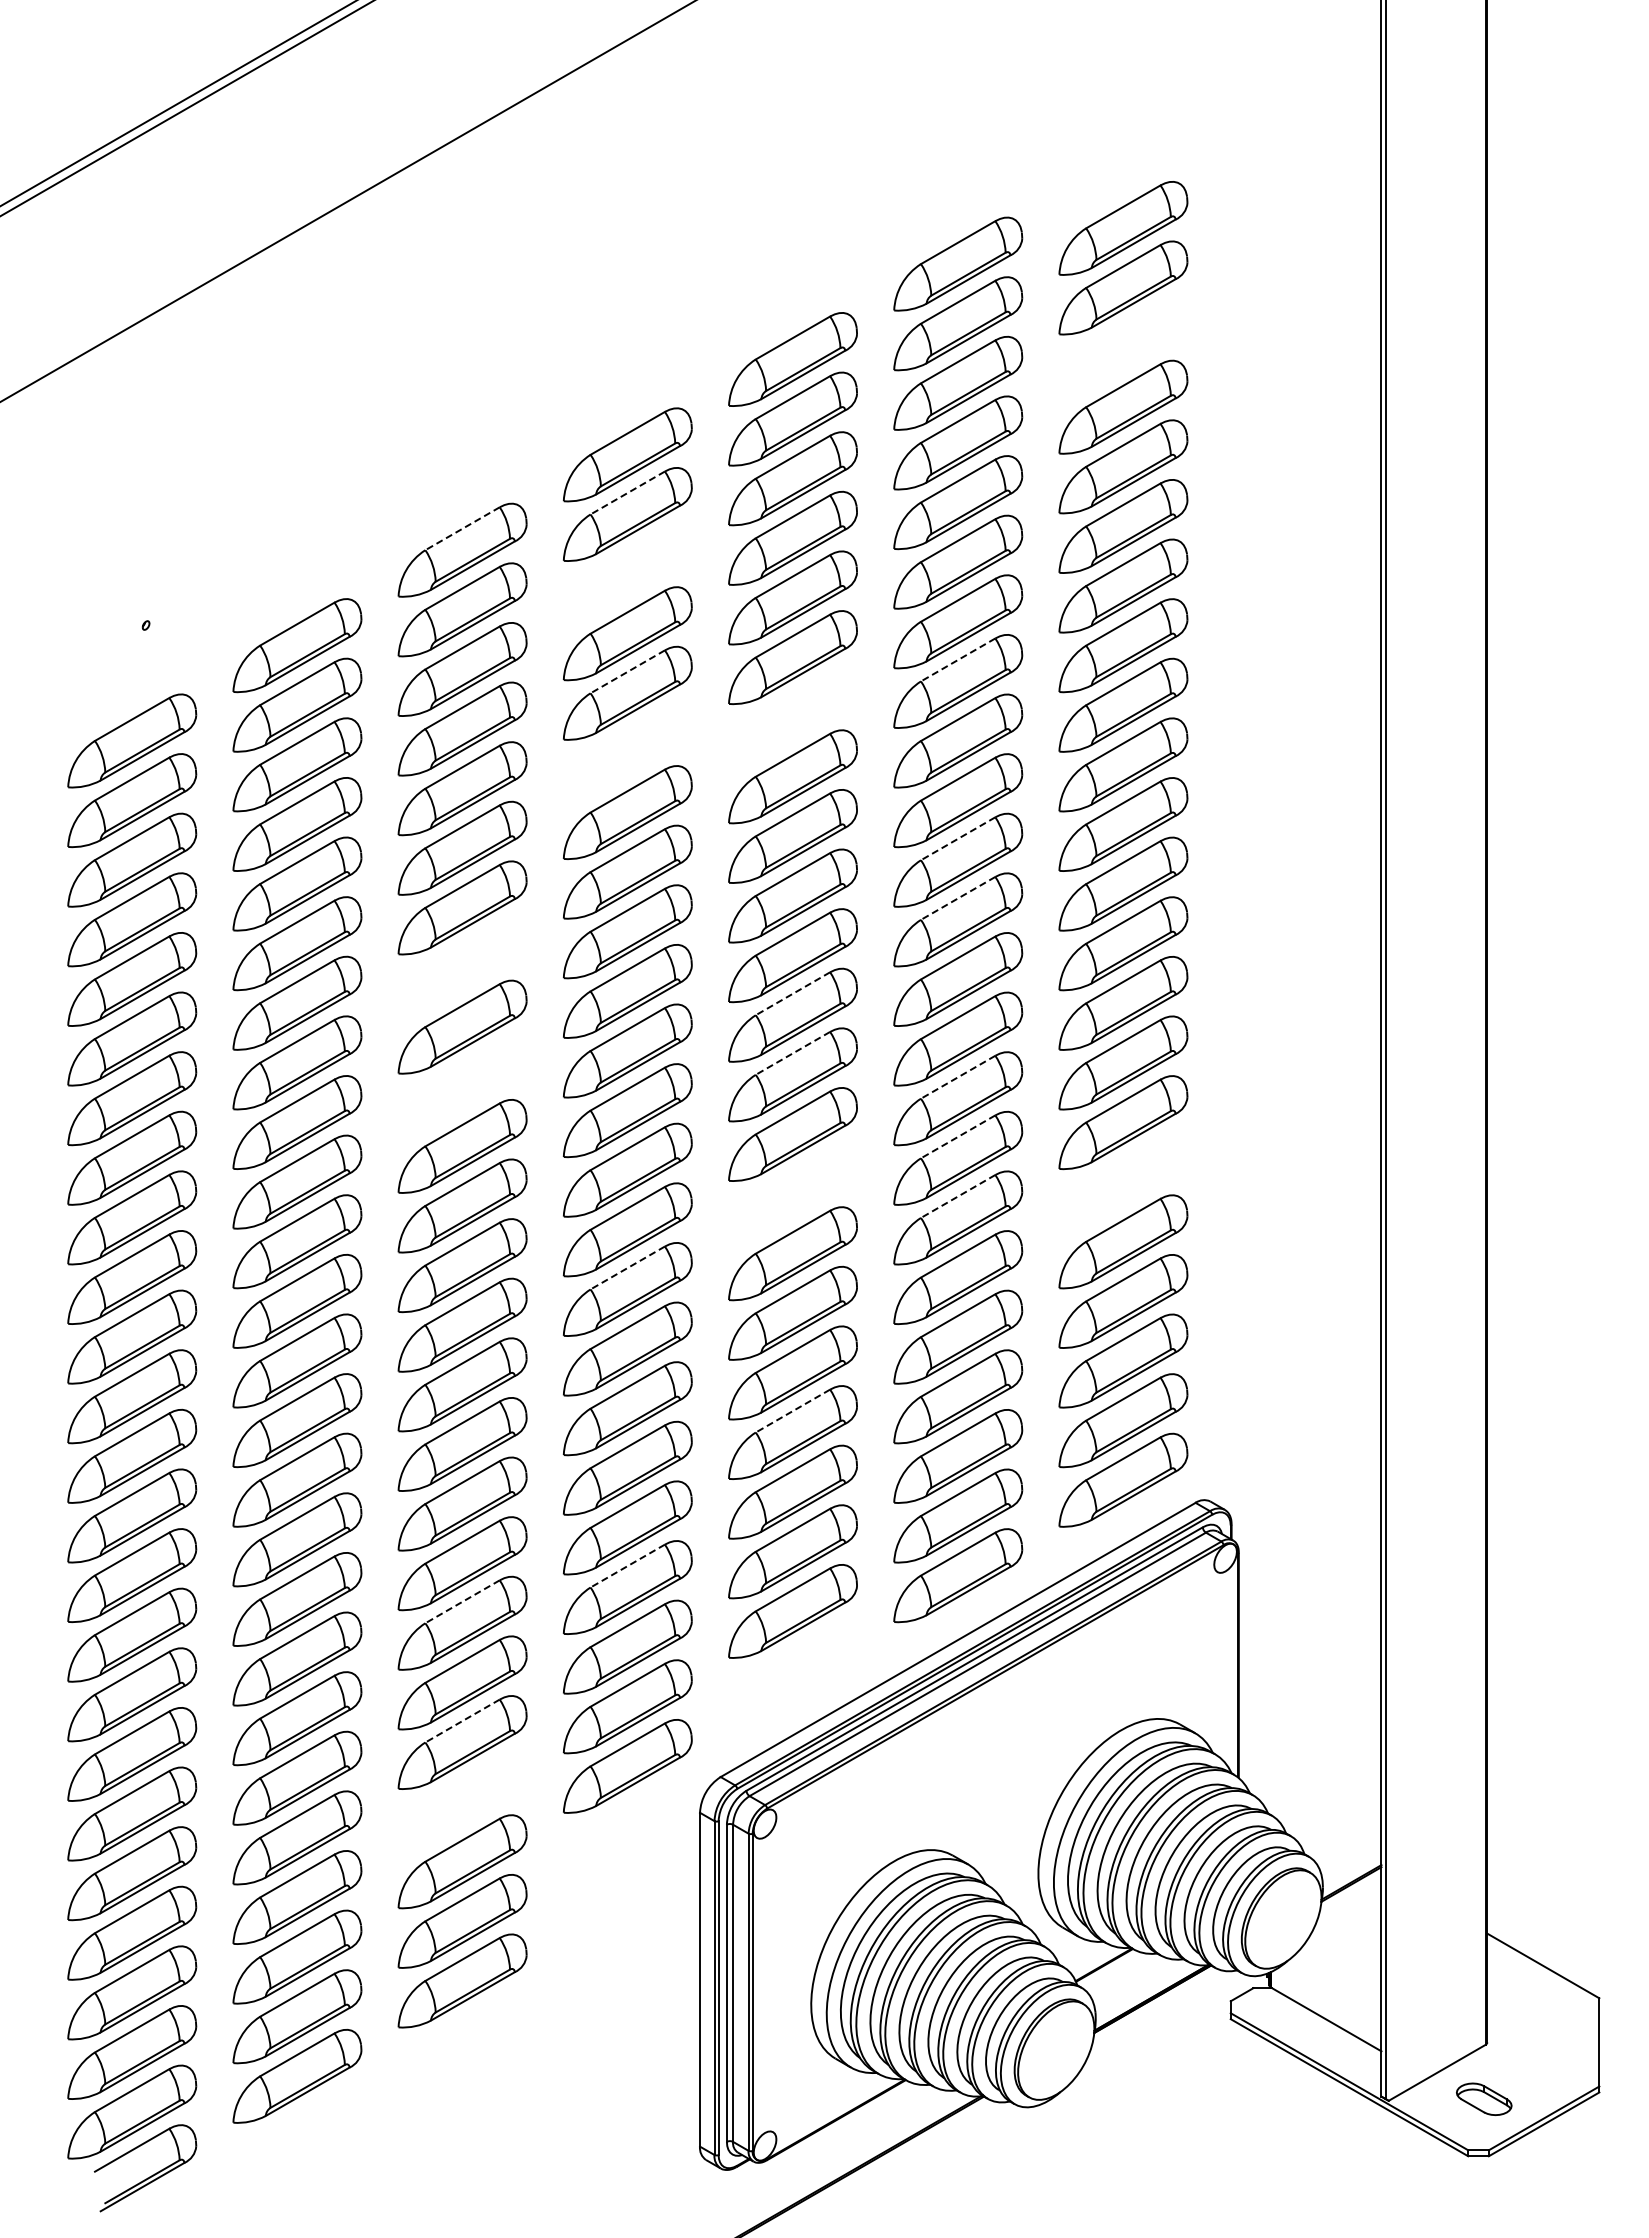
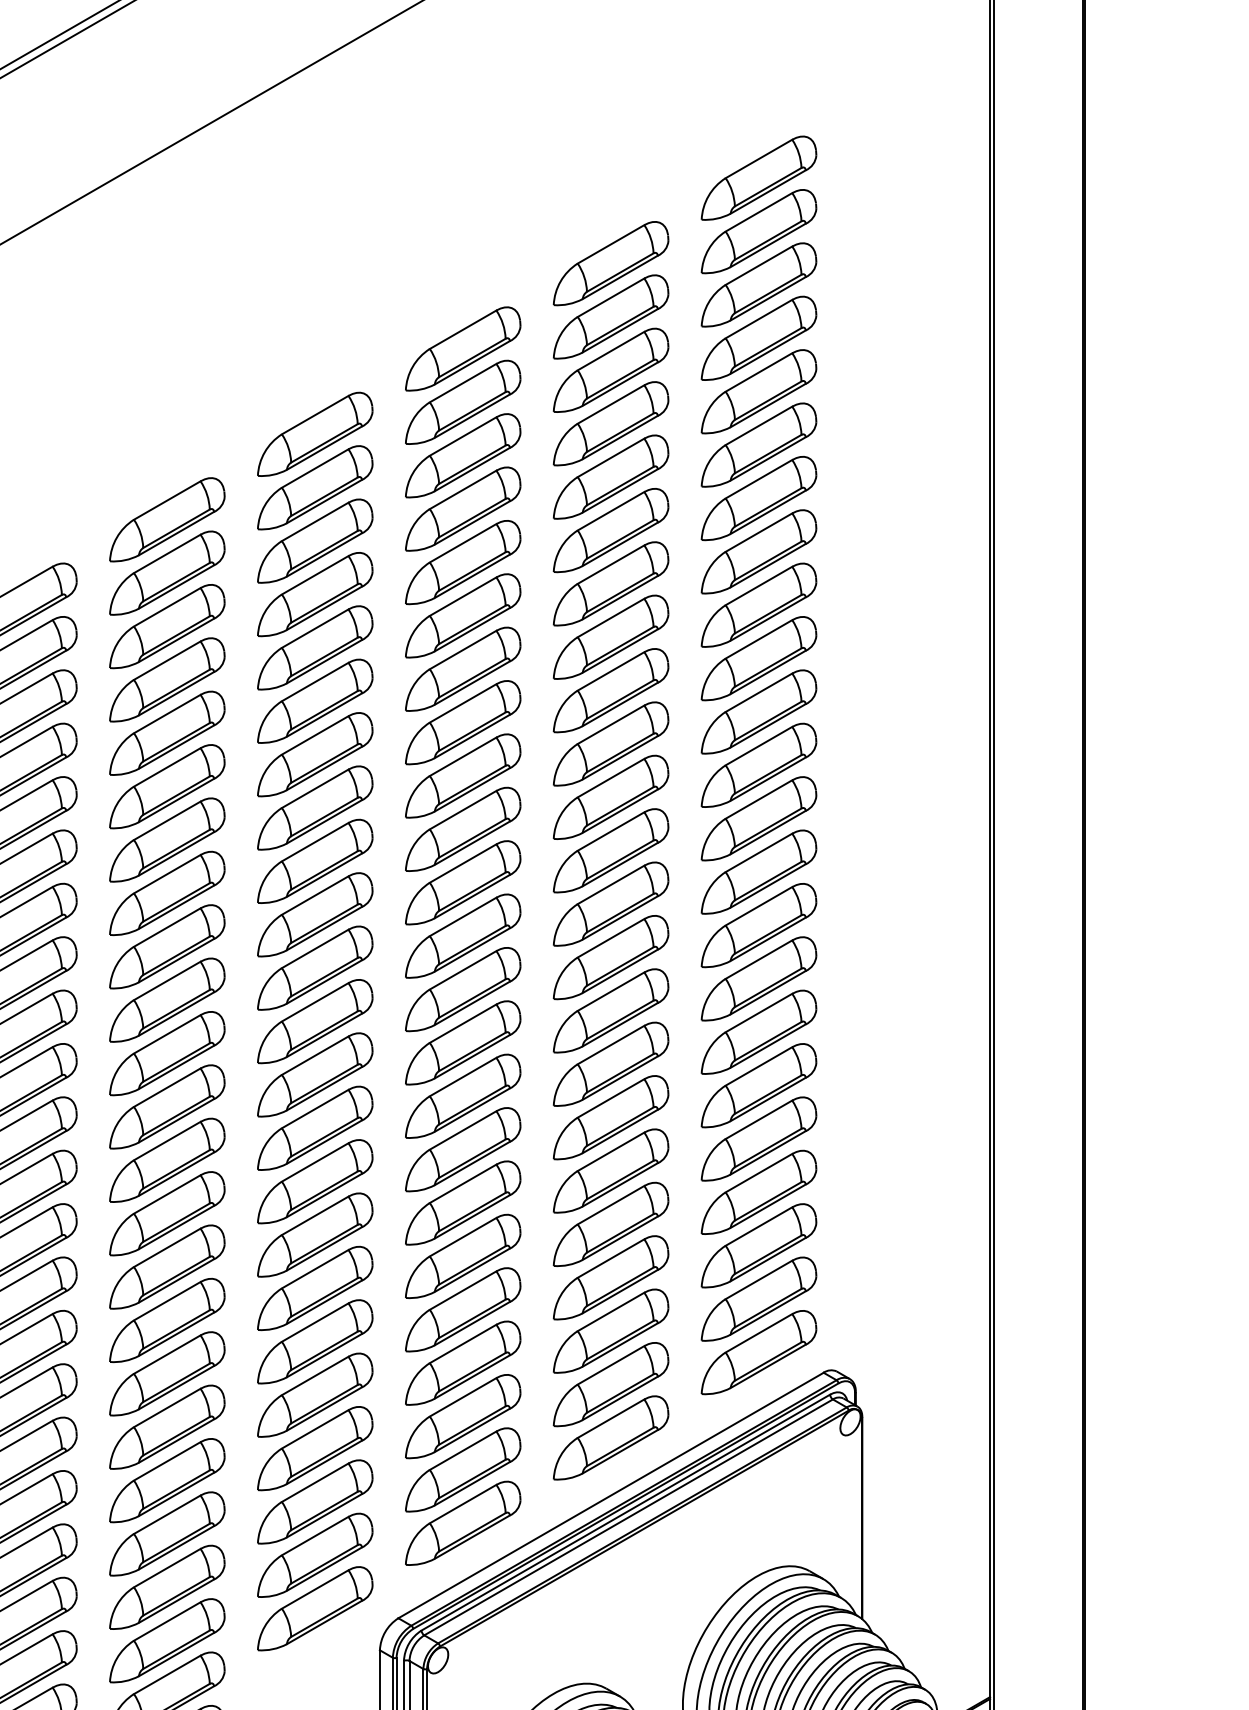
part: (1123, 168) -> (759, 177), added
part: (1123, 347) -> (759, 338), added
line: (627, 492) -> (314, 468), dashed -> solid
line: (462, 528) -> (167, 500), dashed -> solid
part: (627, 573) -> (314, 540), added
line: (958, 659) -> (611, 617), dashed -> solid
line: (627, 671) -> (314, 628), dashed -> solid
part: (792, 716) -> (462, 668), added
part: (627, 752) -> (314, 700), added
line: (958, 838) -> (611, 777), dashed -> solid
line: (958, 898) -> (611, 831), dashed -> solid
part: (462, 967) -> (167, 893), added
line: (792, 993) -> (462, 916), dashed -> solid
line: (792, 1053) -> (462, 970), dashed -> solid
line: (958, 1077) -> (611, 991), dashed -> solid
part: (462, 1086) -> (167, 999), added
line: (958, 1136) -> (611, 1044), dashed -> solid
part: (1123, 1181) -> (759, 1085), added
part: (792, 1193) -> (462, 1095), added
line: (958, 1196) -> (611, 1098), dashed -> solid
line: (627, 1267) -> (314, 1162), dashed -> solid
line: (792, 1411) -> (462, 1290), dashed -> solid
line: (627, 1566) -> (314, 1429), dashed -> solid
line: (462, 1601) -> (167, 1461), dashed -> solid
part: (792, 1670) -> (462, 1522), added
line: (462, 1721) -> (167, 1568), dashed -> solid
part: (462, 1801) -> (167, 1640), added

